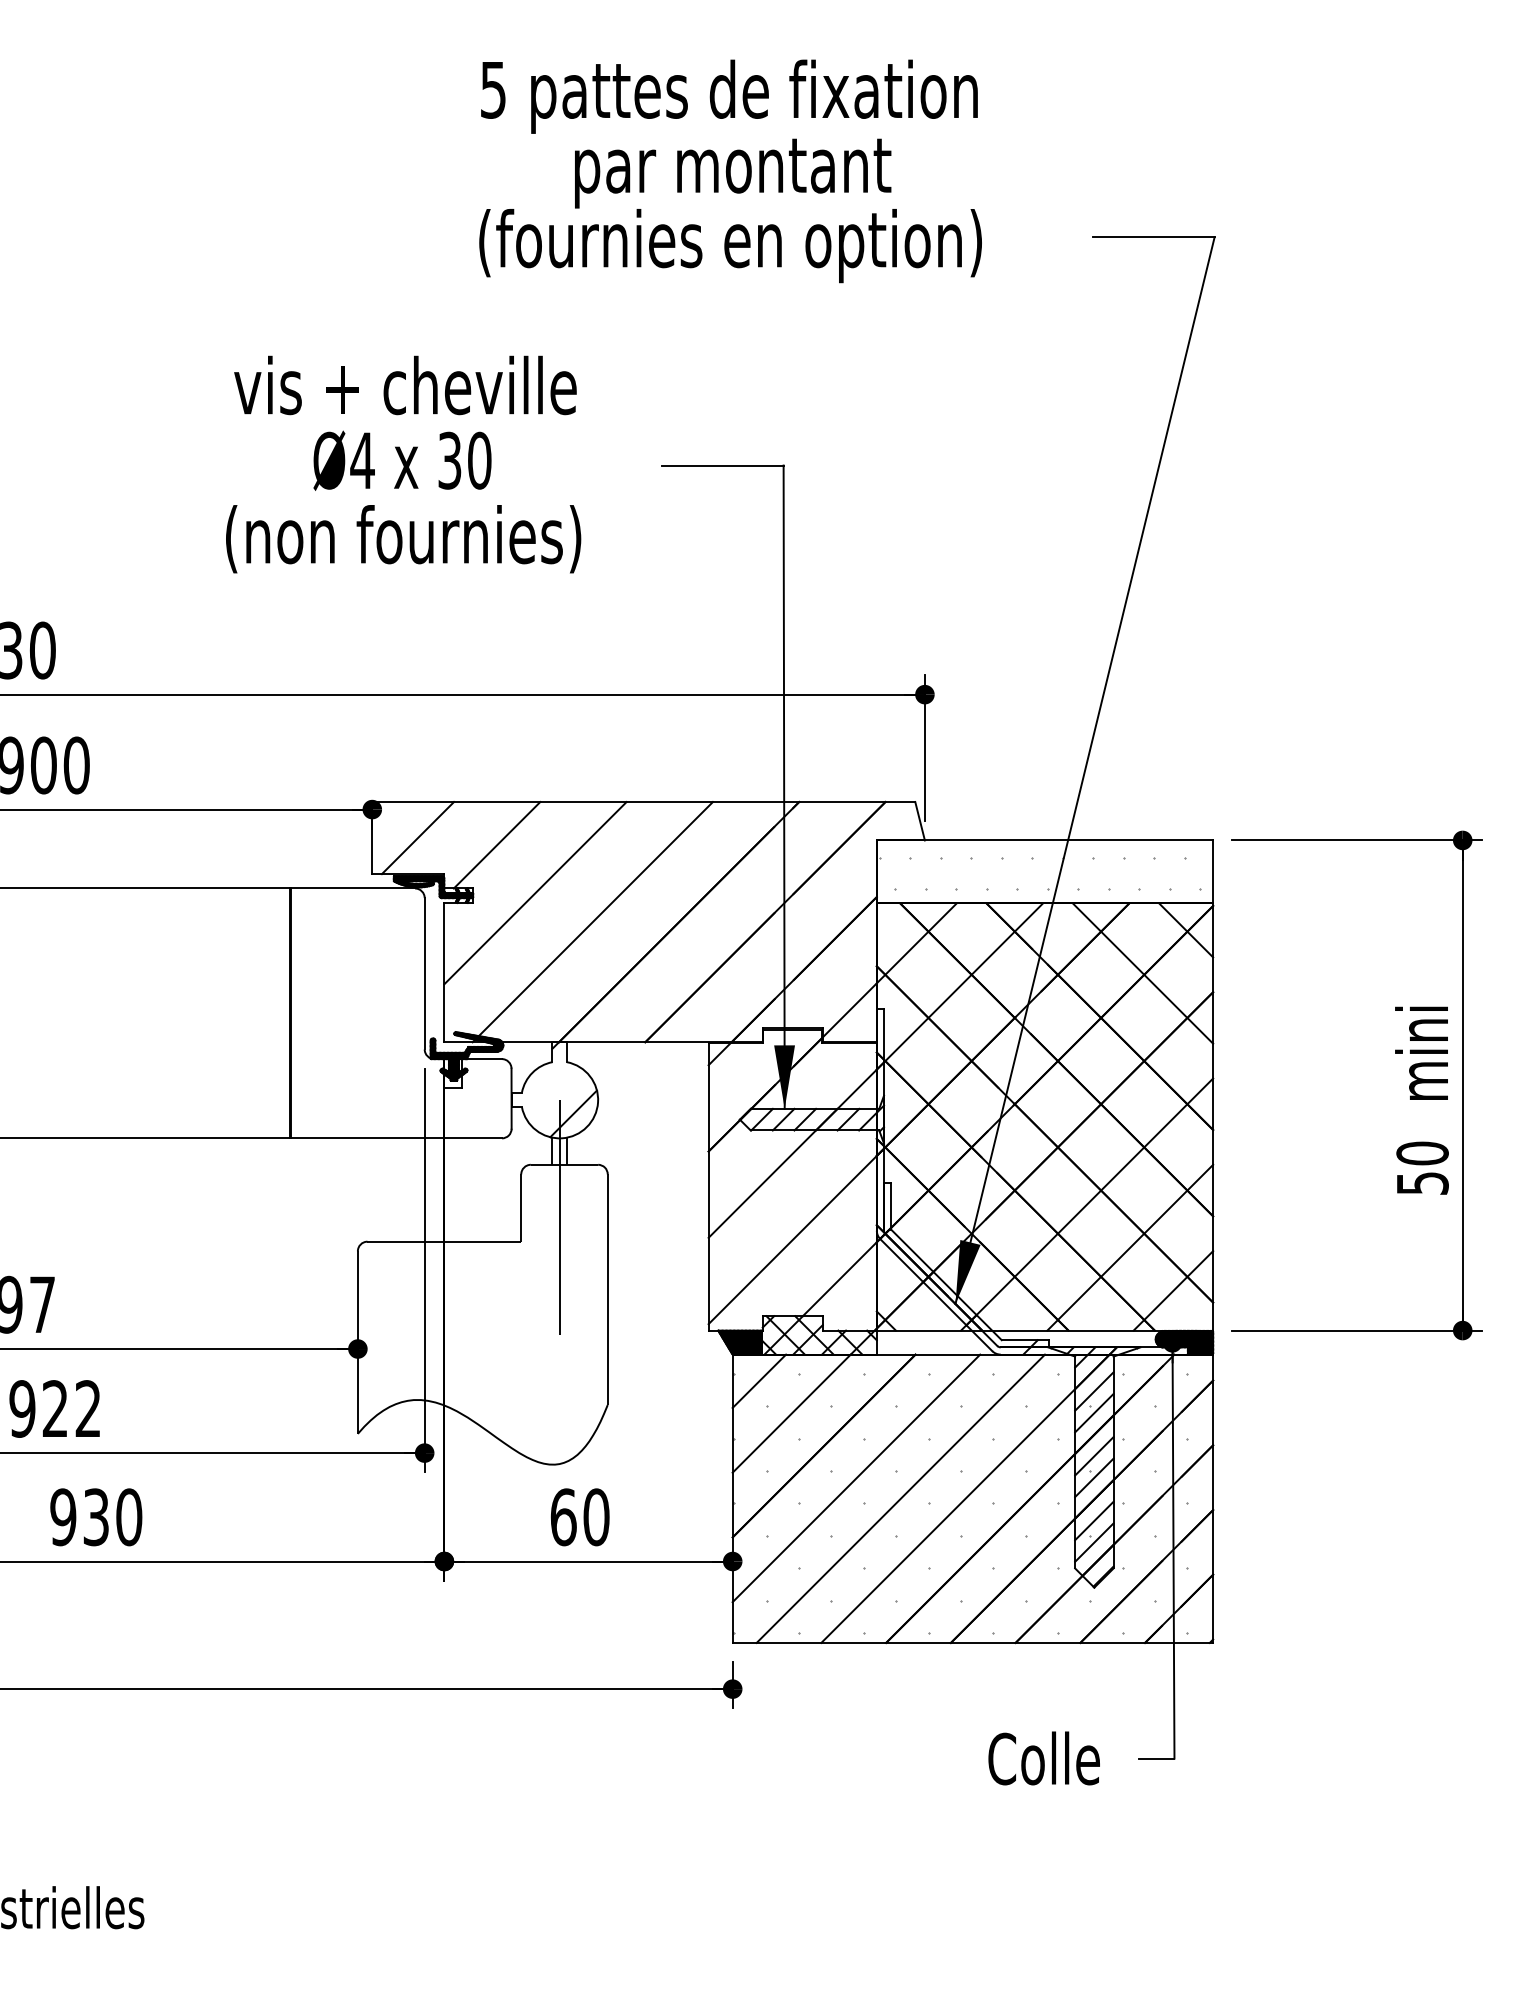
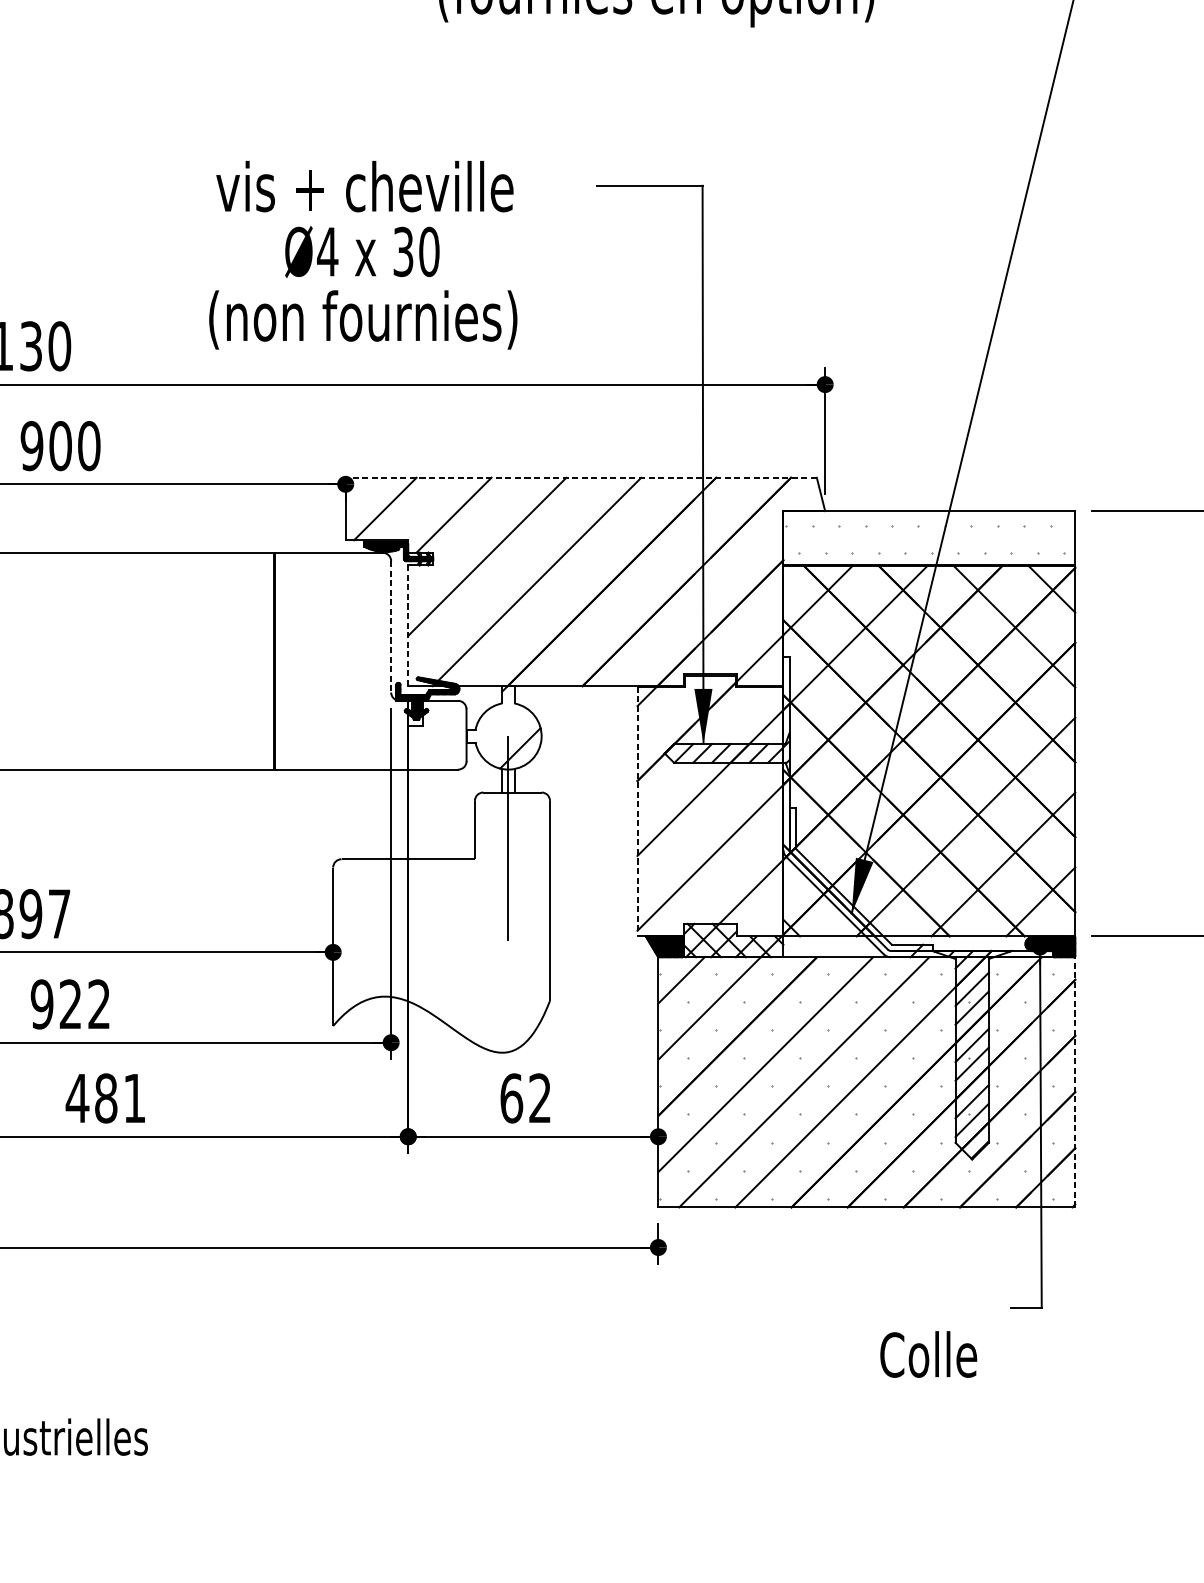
text: (403, 464) -> (363, 255), moved
line: (643, 802) -> (581, 478), solid -> dashed
line: (444, 972) -> (408, 625), solid -> dashed
line: (424, 973) -> (390, 626), solid -> dashed
line: (708, 1186) -> (637, 811), solid -> dashed
line: (1213, 1498) -> (1075, 1082), solid -> dashed
text: (95, 1517) -> (105, 1098), 930 -> 481
text: (596, 1517) -> (540, 1098), 60 -> 62
text: (1043, 1758) -> (928, 1354), moved

